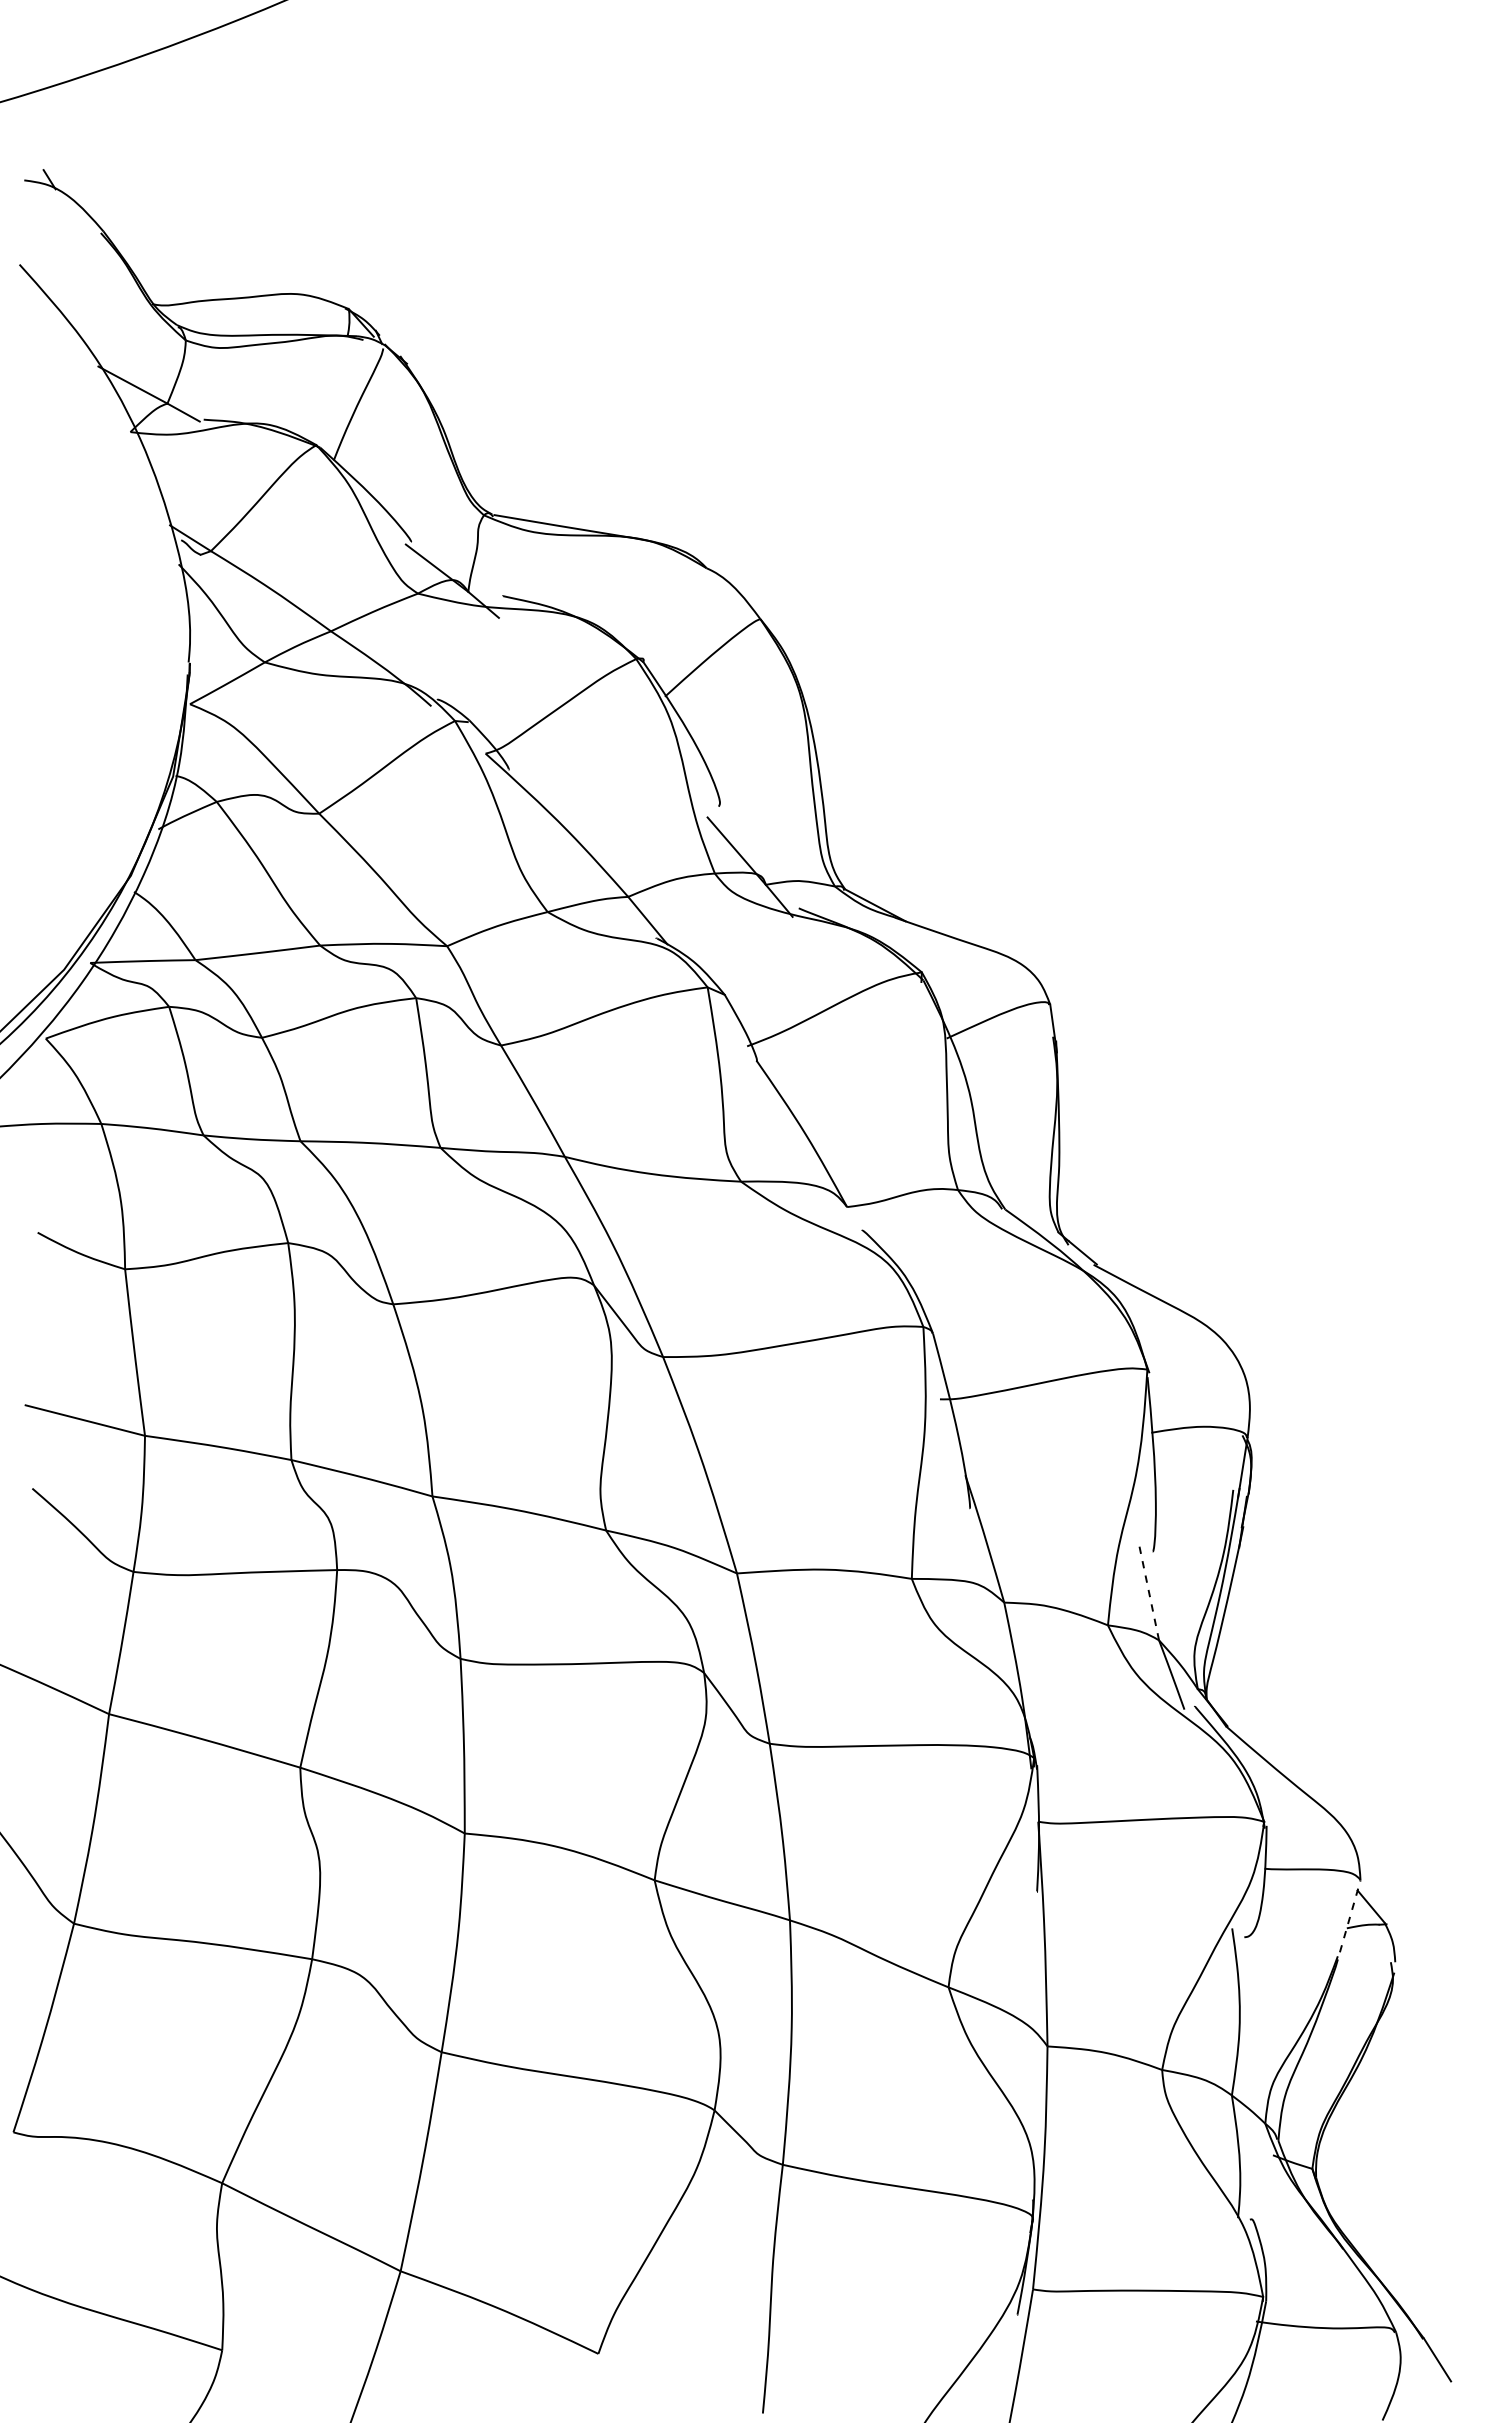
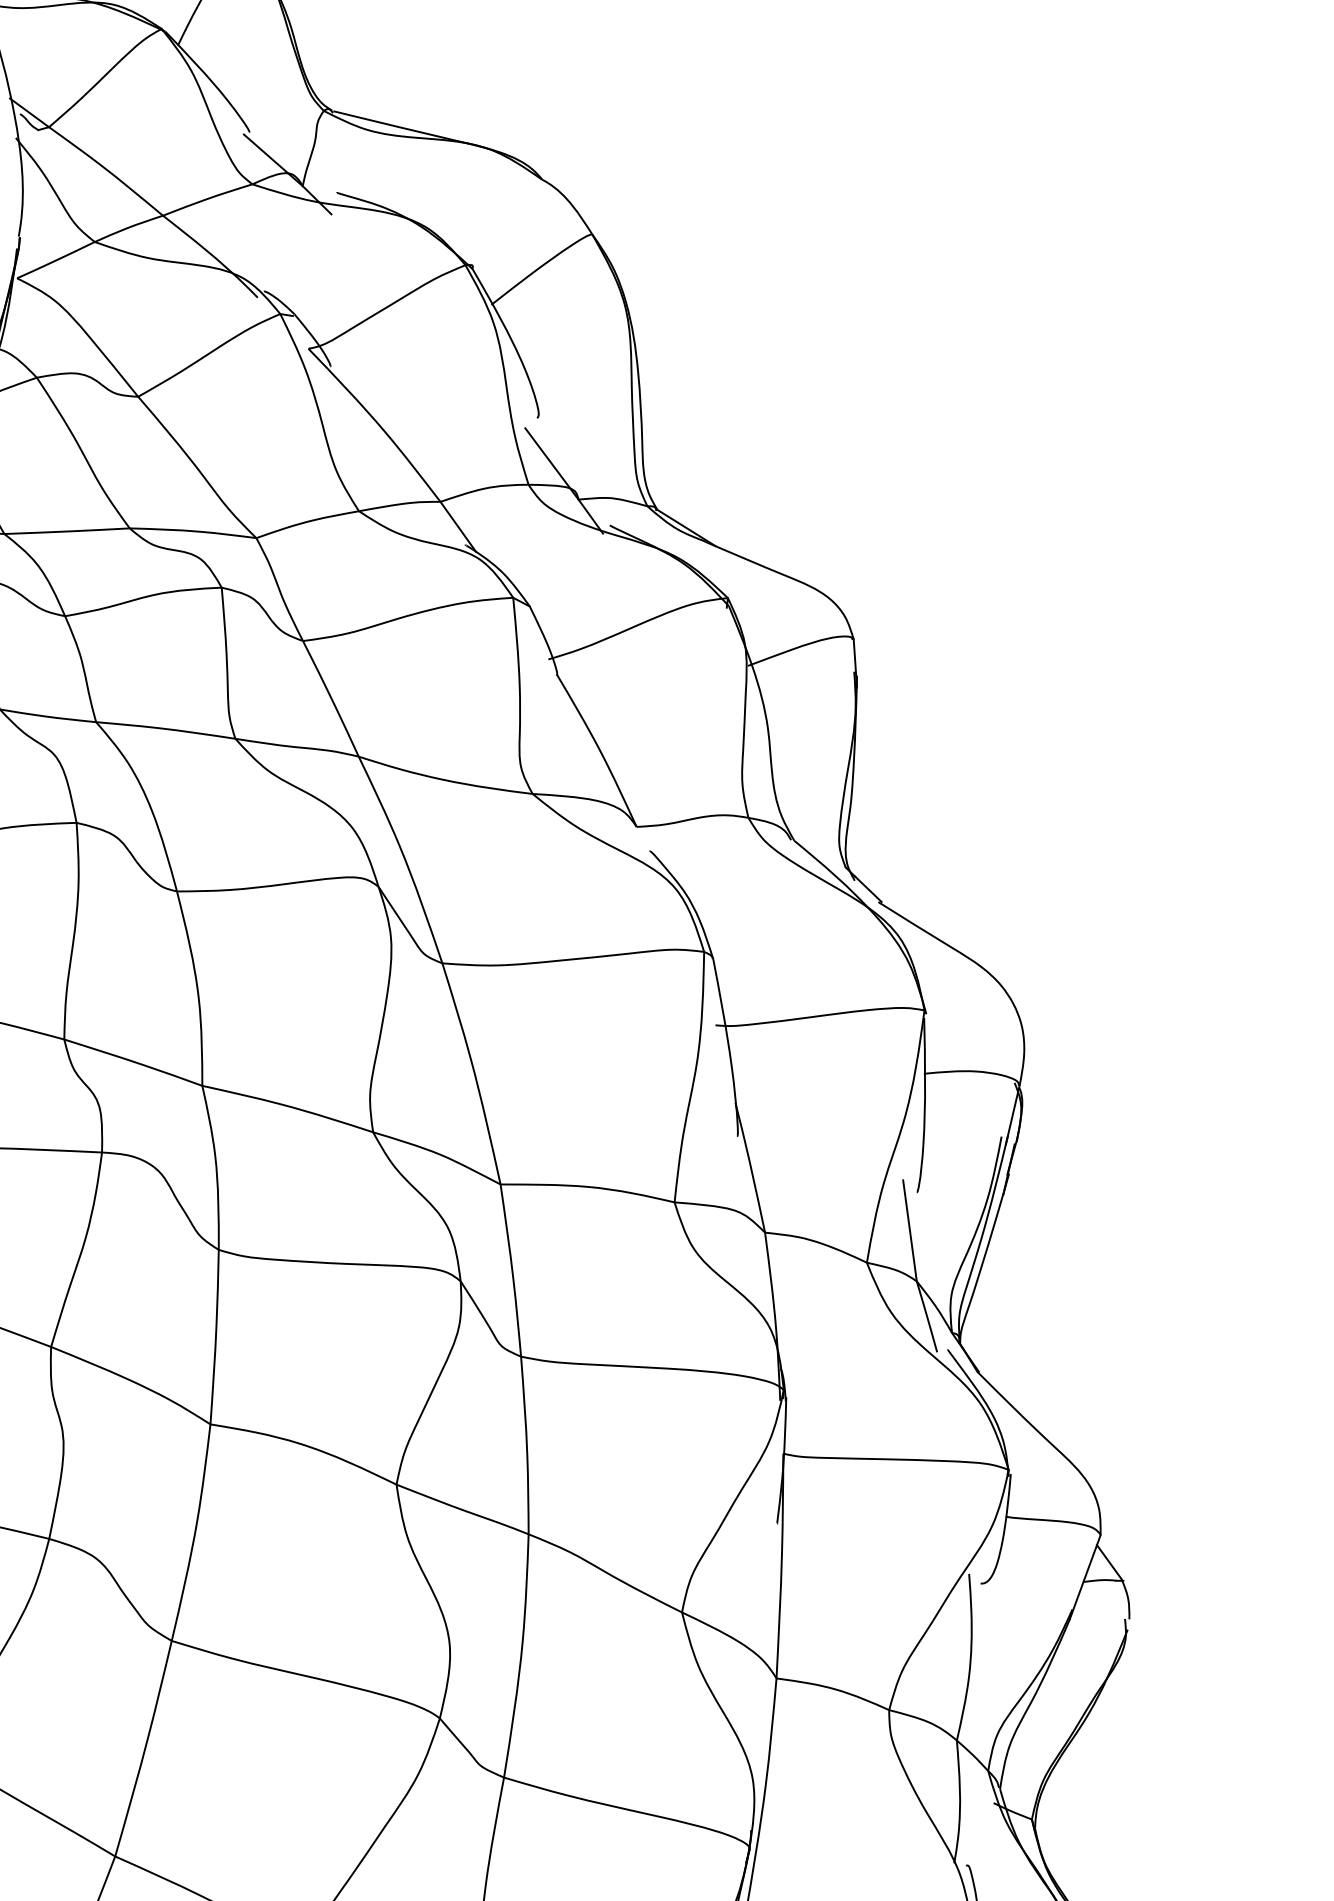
line: (1148, 1590) -> (909, 1230), dashed -> solid
line: (1348, 1923) -> (1085, 1577), dashed -> solid

